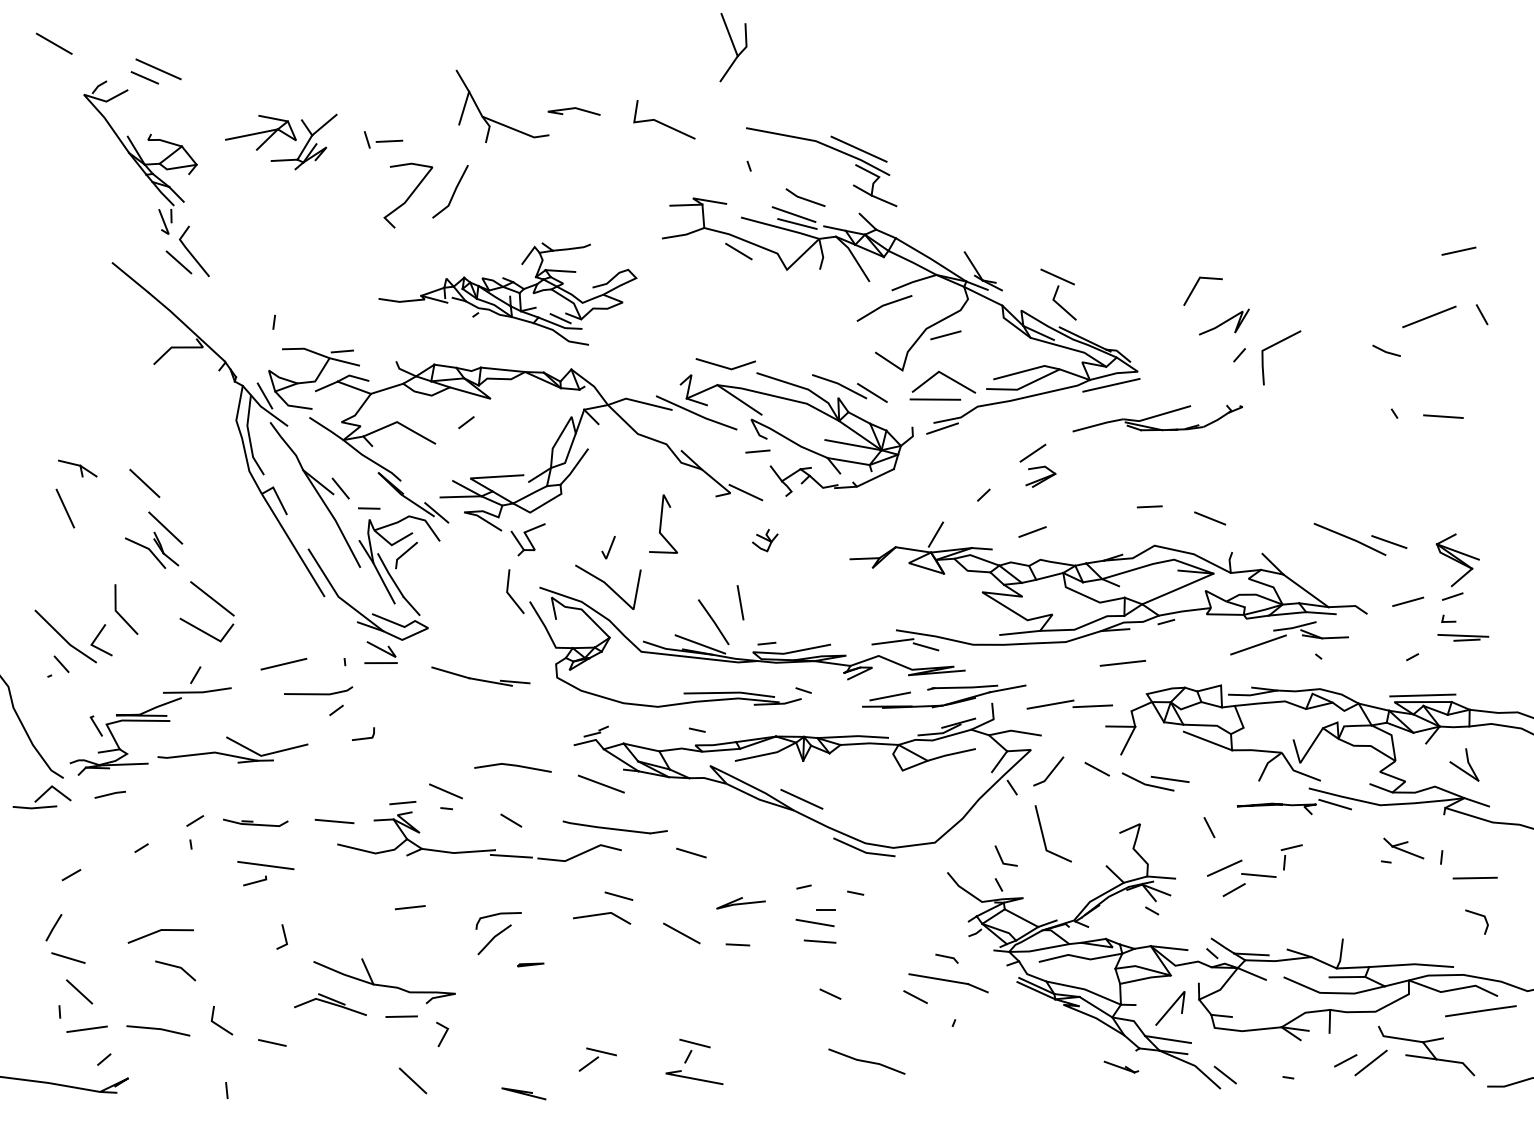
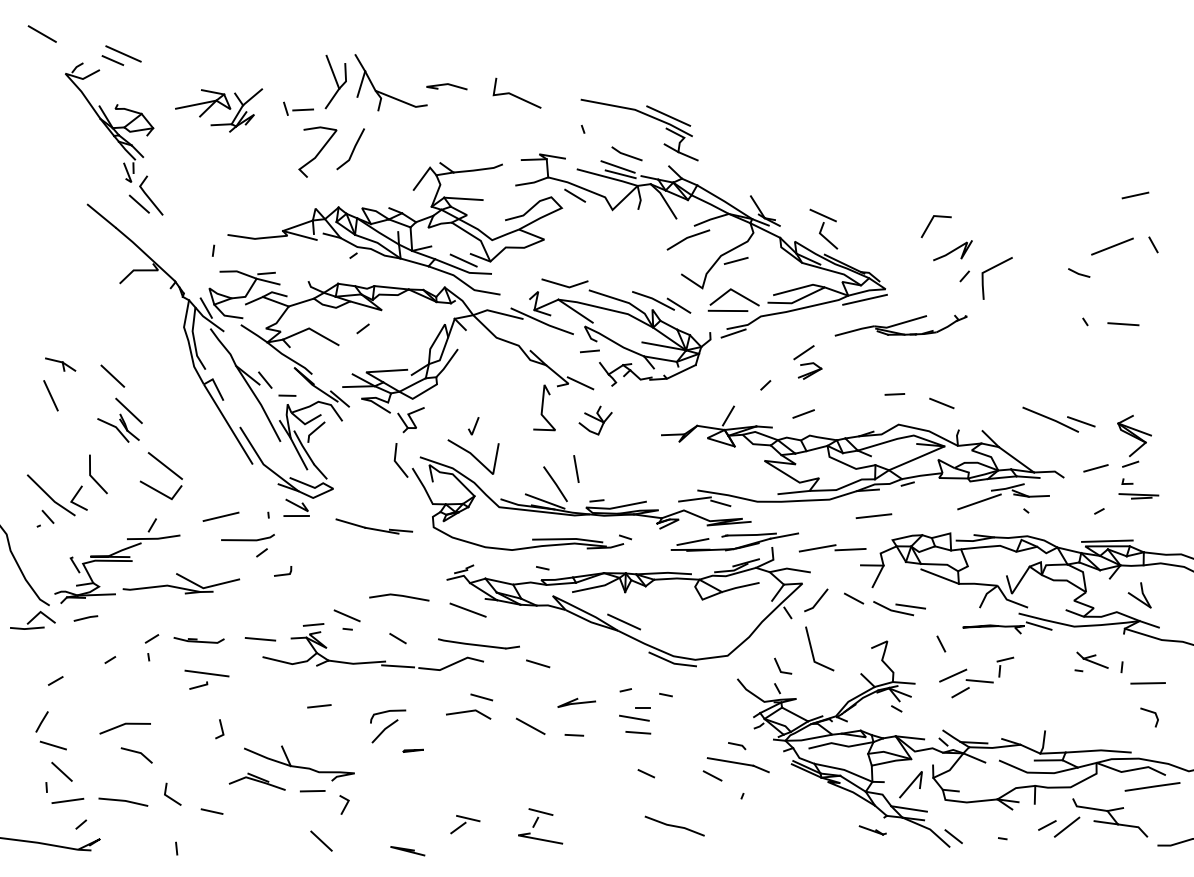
part: (732, 48) -> (335, 82), moved
part: (508, 293) -> (395, 228), size x1.67
line: (662, 523) -> (543, 407), moved
part: (765, 540) -> (595, 420), size x1.67

